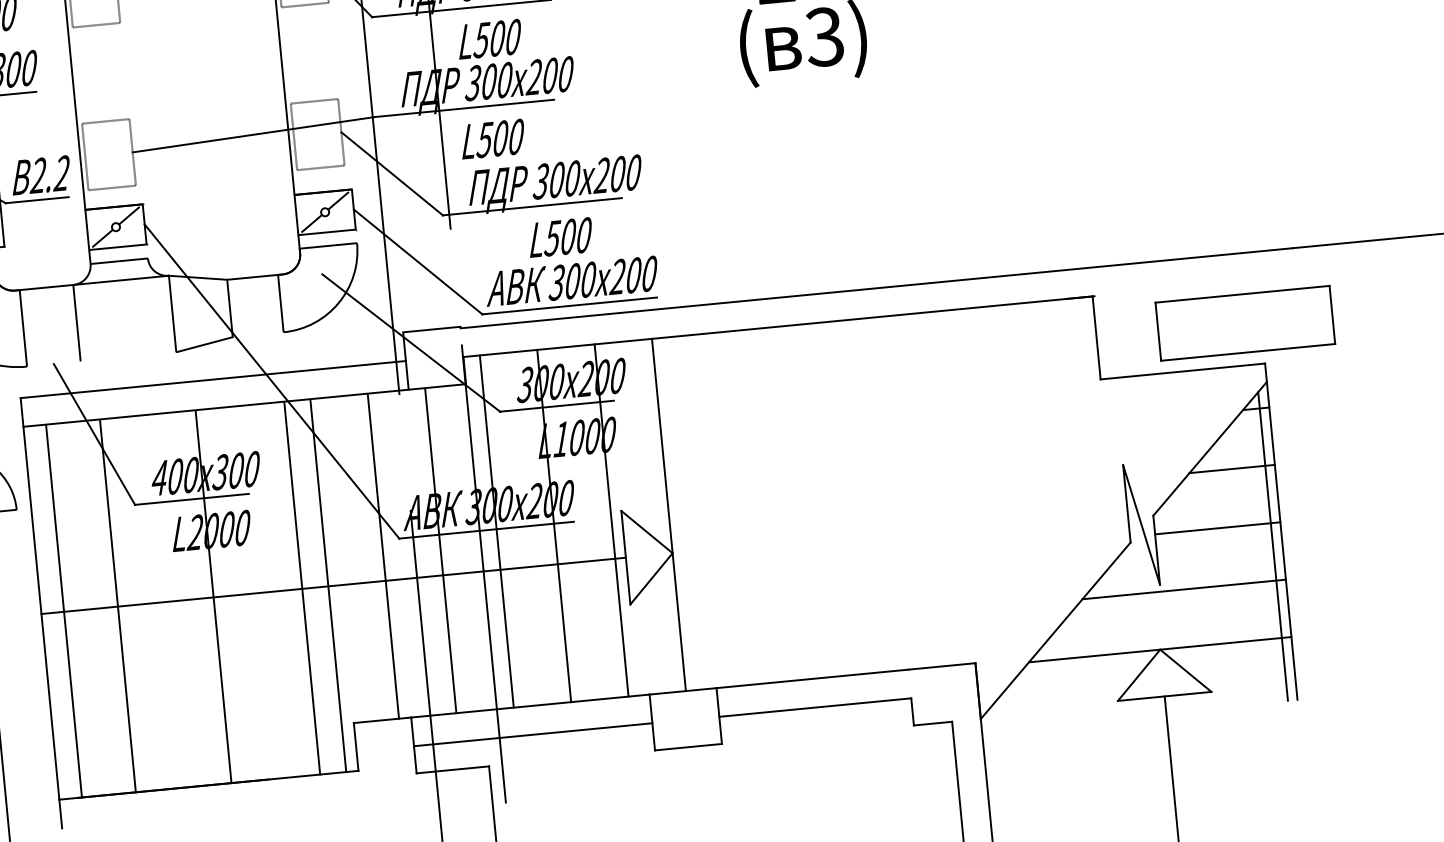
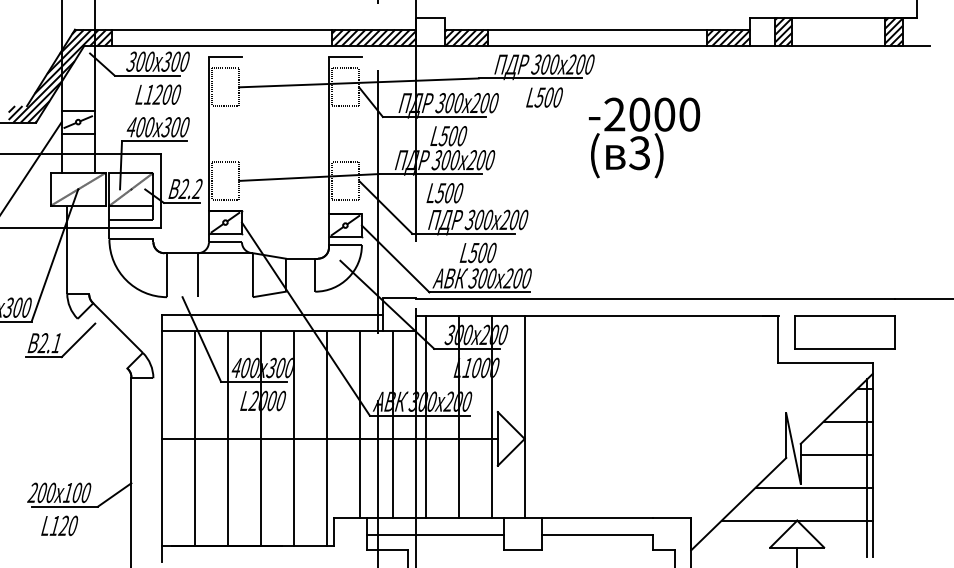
part: (1245, 323) -> (844, 332), moved
line: (301, 588) -> (293, 438), moved
line: (117, 605) -> (227, 438), moved
line: (63, 611) -> (194, 438), moved

